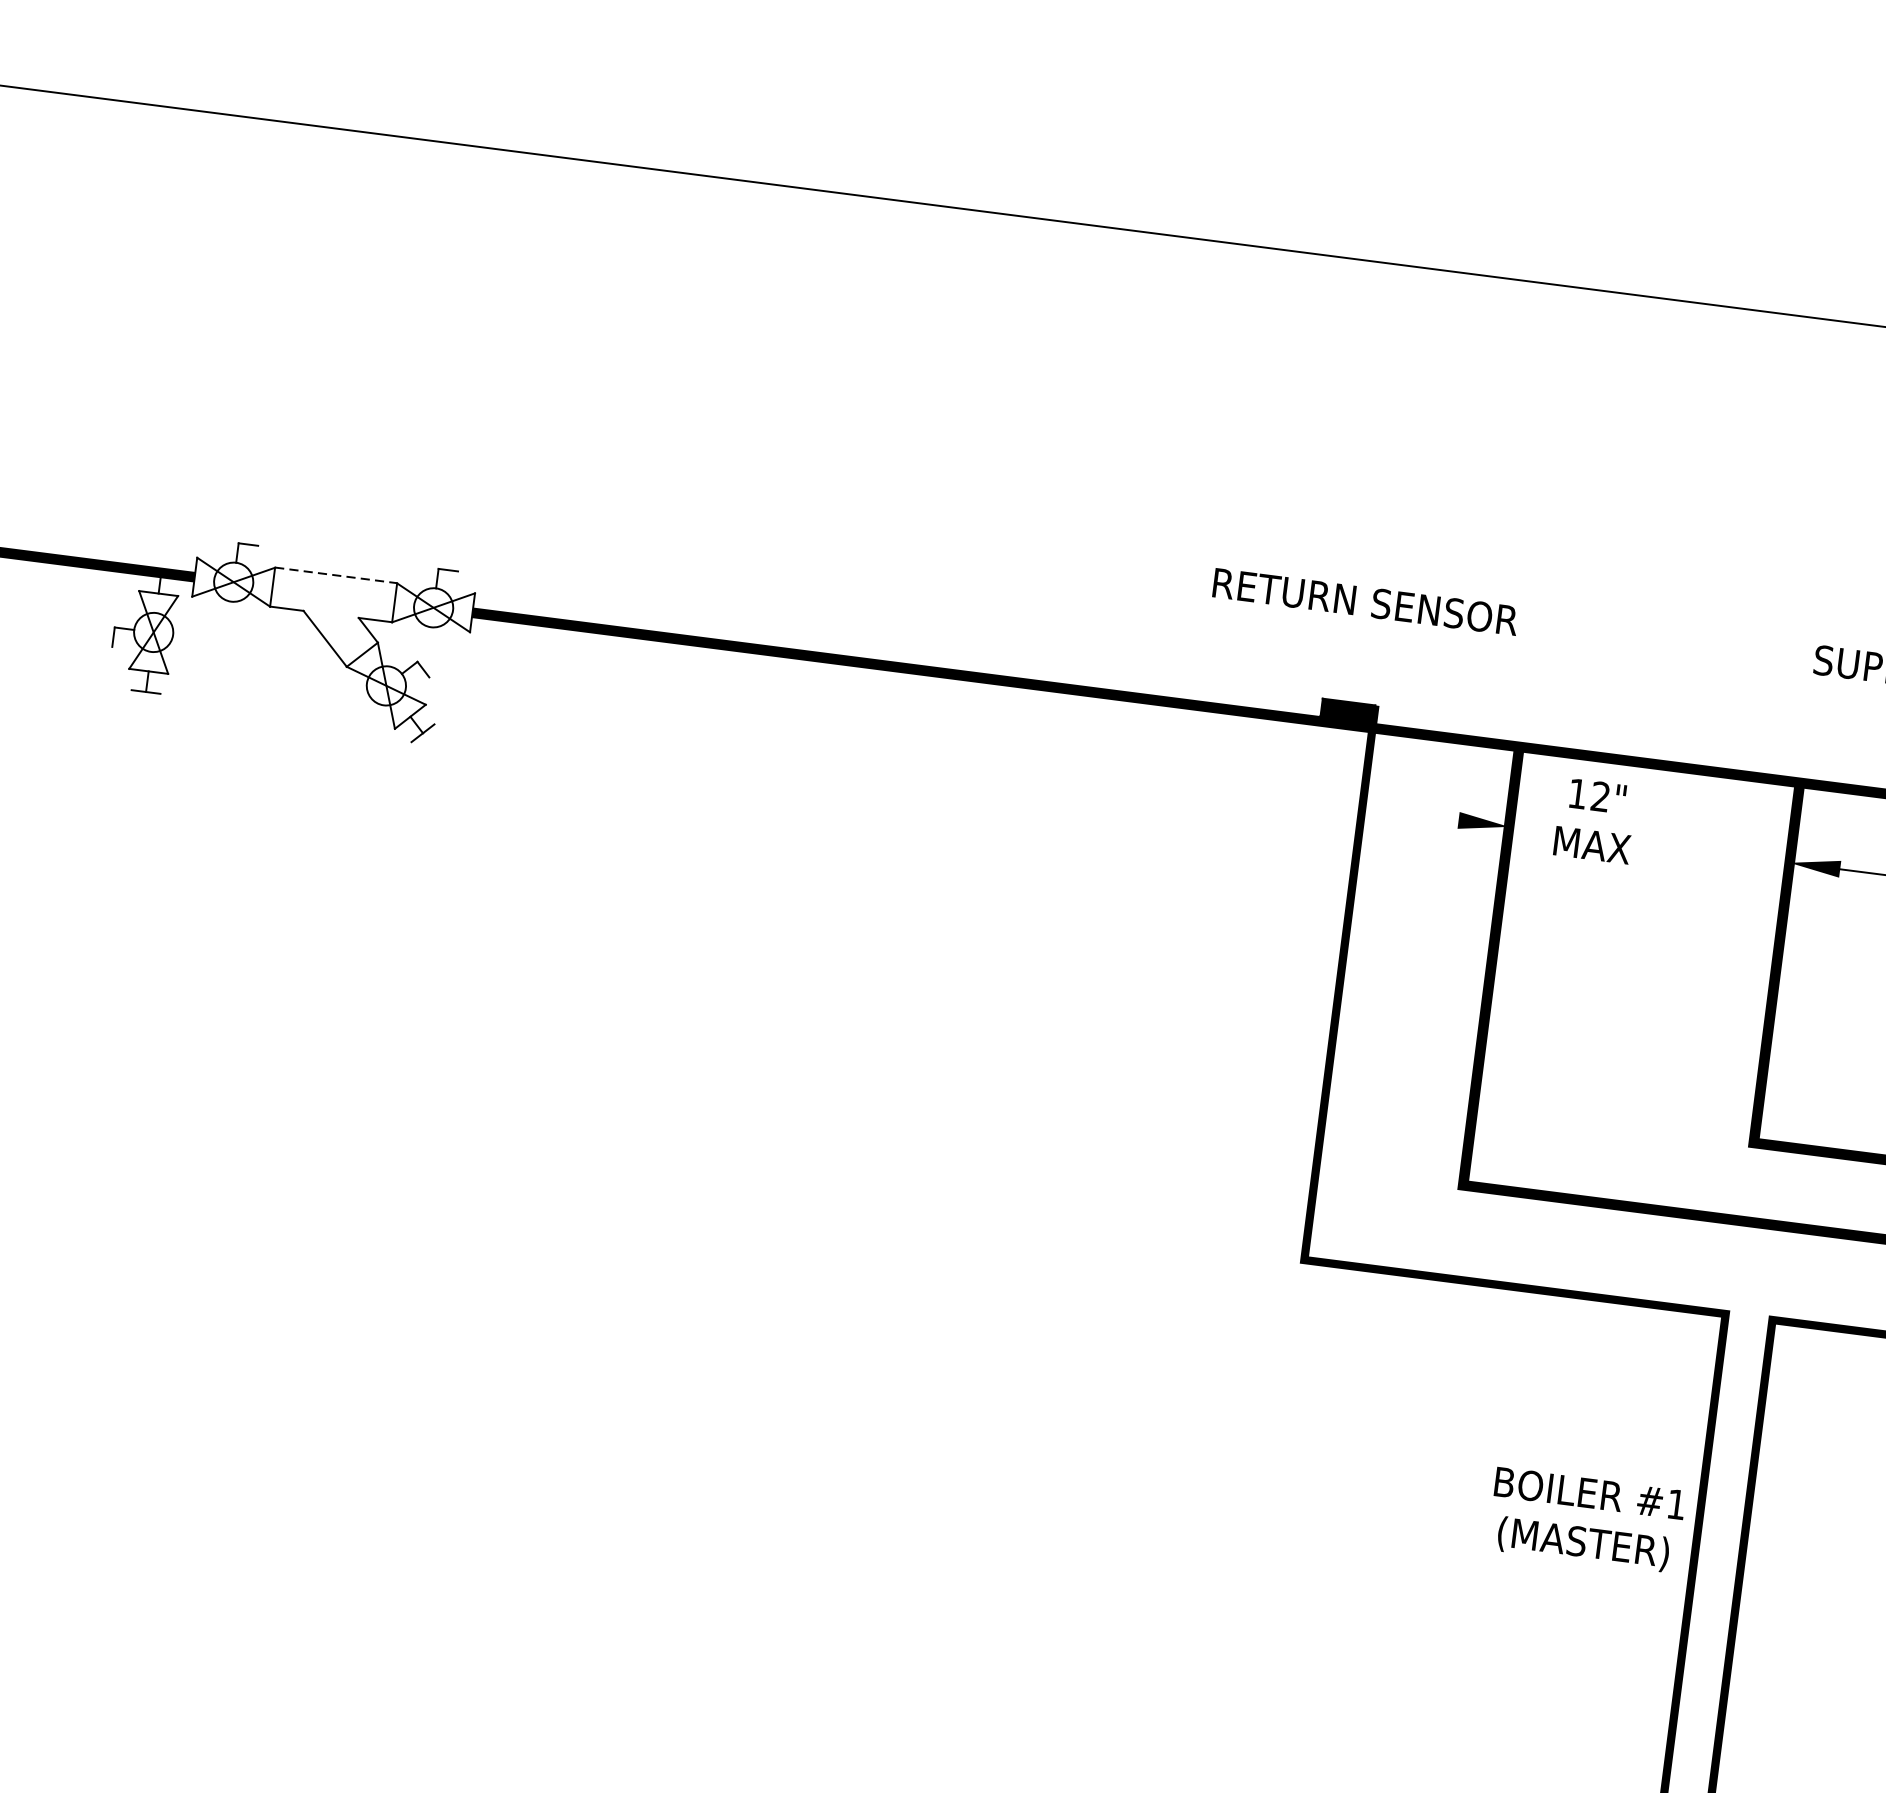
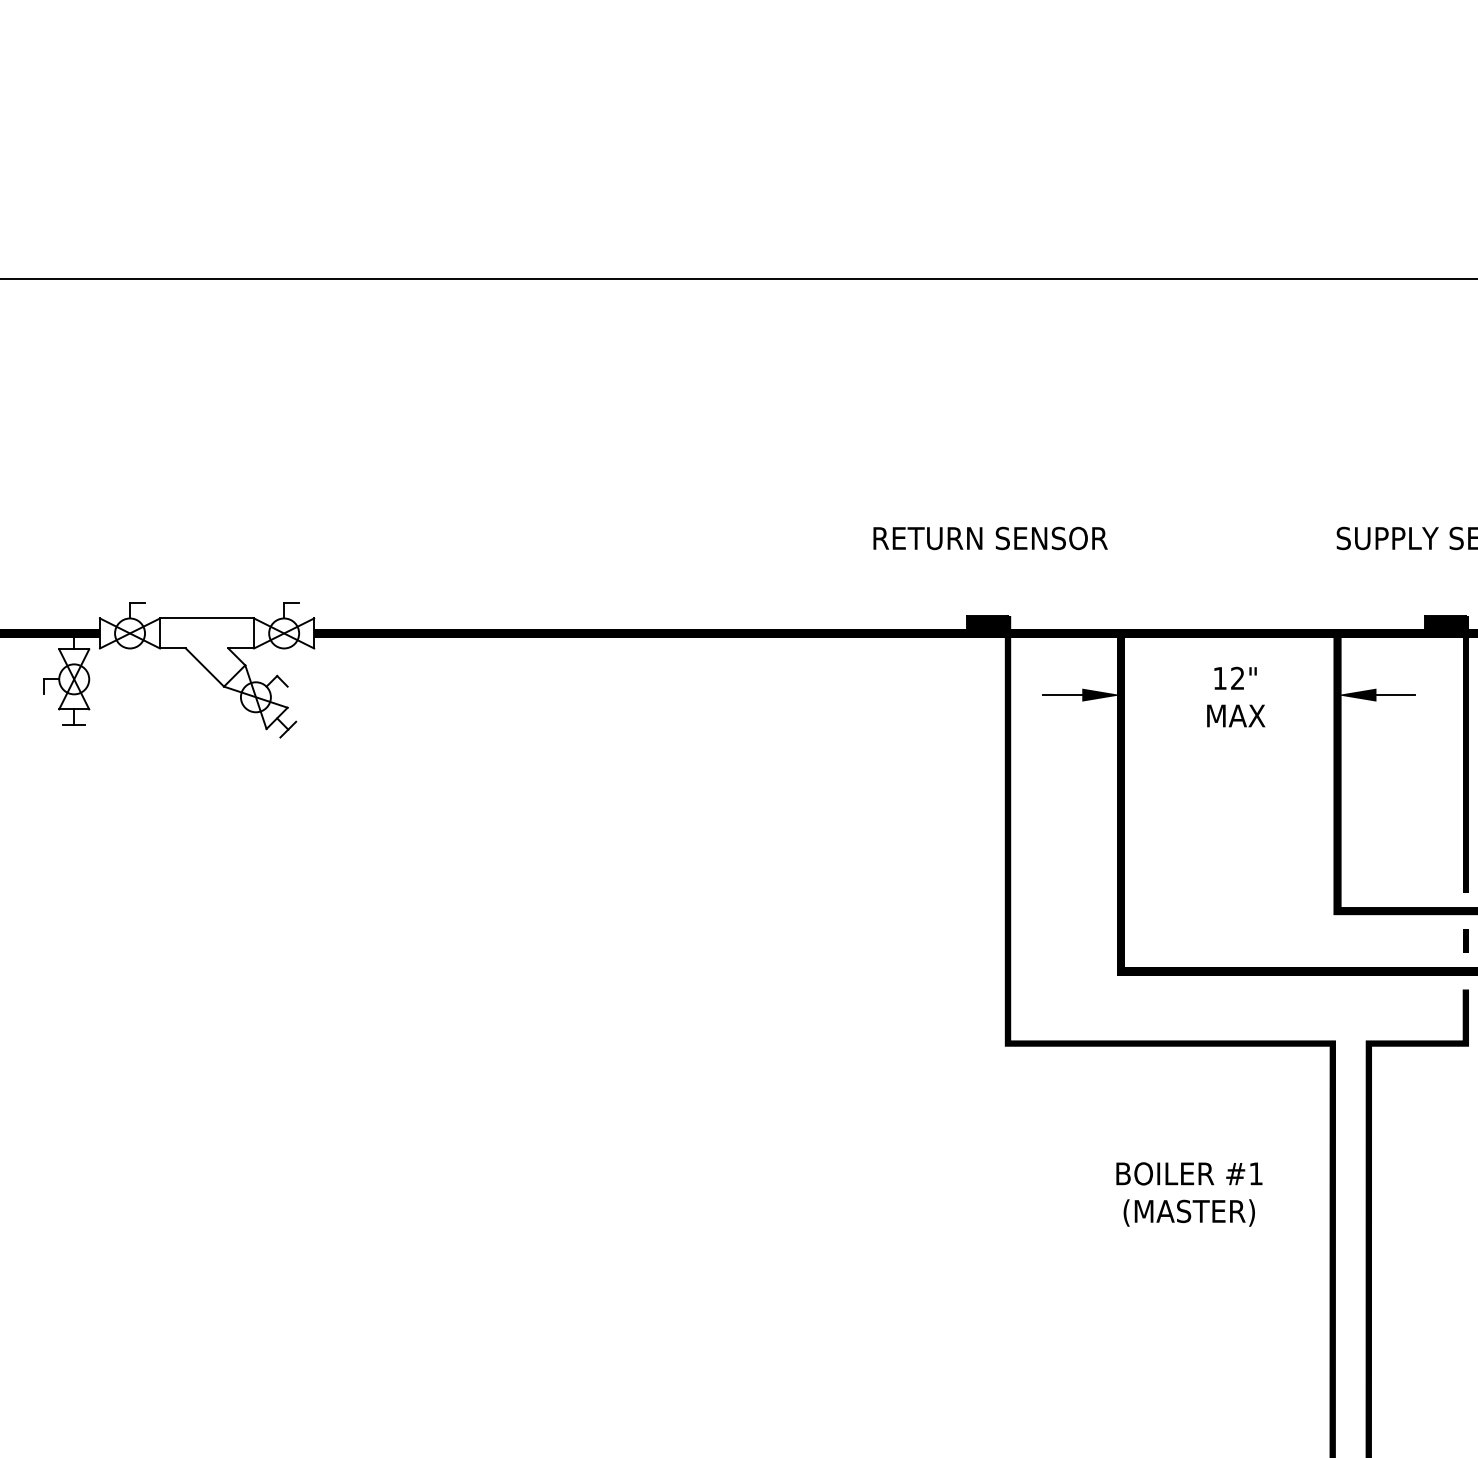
line: (336, 575) -> (207, 618), dashed -> solid
line: (1432, 817) -> (1062, 695), added
text: (1596, 820) -> (1236, 696), moved
text: (1586, 1520) -> (1189, 1194), moved

